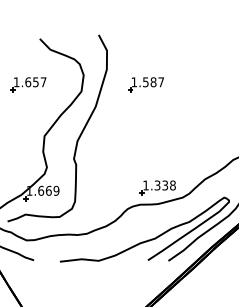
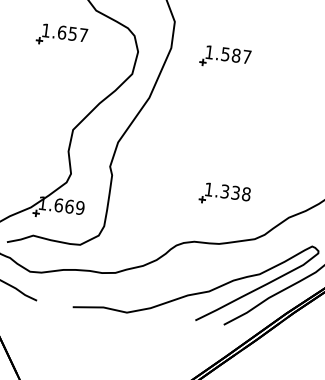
part: (28, 84) -> (62, 35), moved
part: (145, 84) -> (224, 57), moved
part: (157, 187) -> (224, 194), moved

